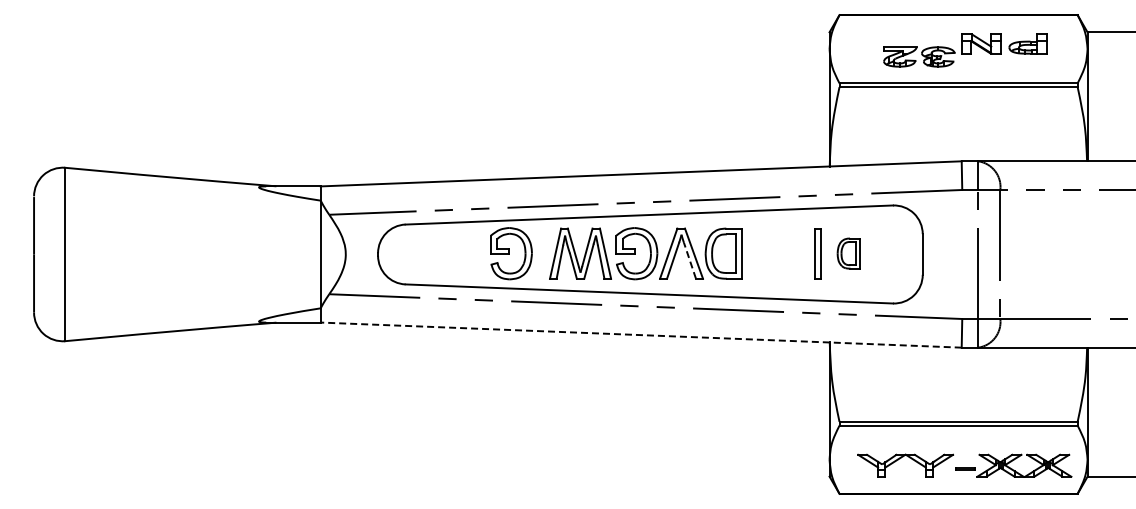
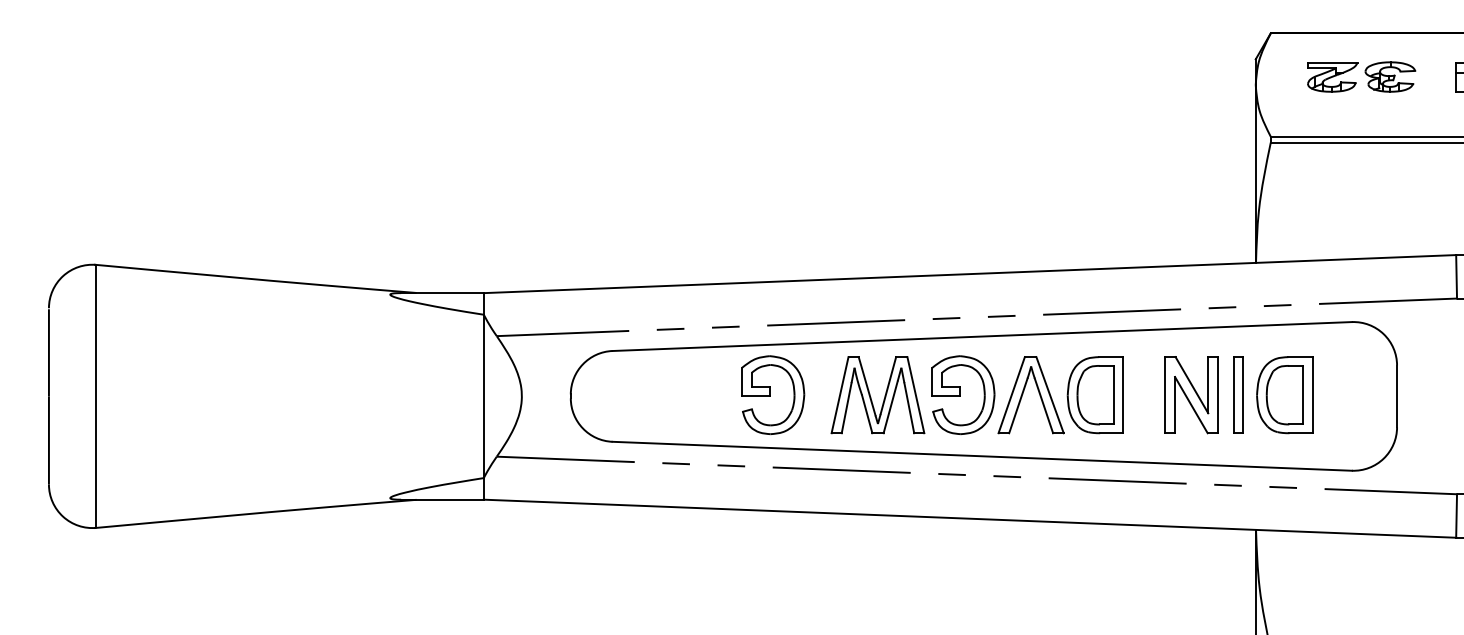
part: (919, 56) -> (1361, 76), moved
part: (787, 253) -> (1191, 394), added
part: (848, 253) -> (1284, 394), size x1.67
line: (689, 260) -> (1043, 405), dashed -> solid
line: (641, 335) -> (970, 519), dashed -> solid

